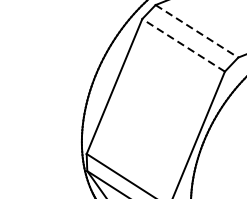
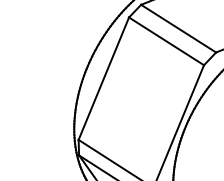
line: (197, 31) -> (179, 28), dashed -> solid
line: (183, 45) -> (166, 41), dashed -> solid

